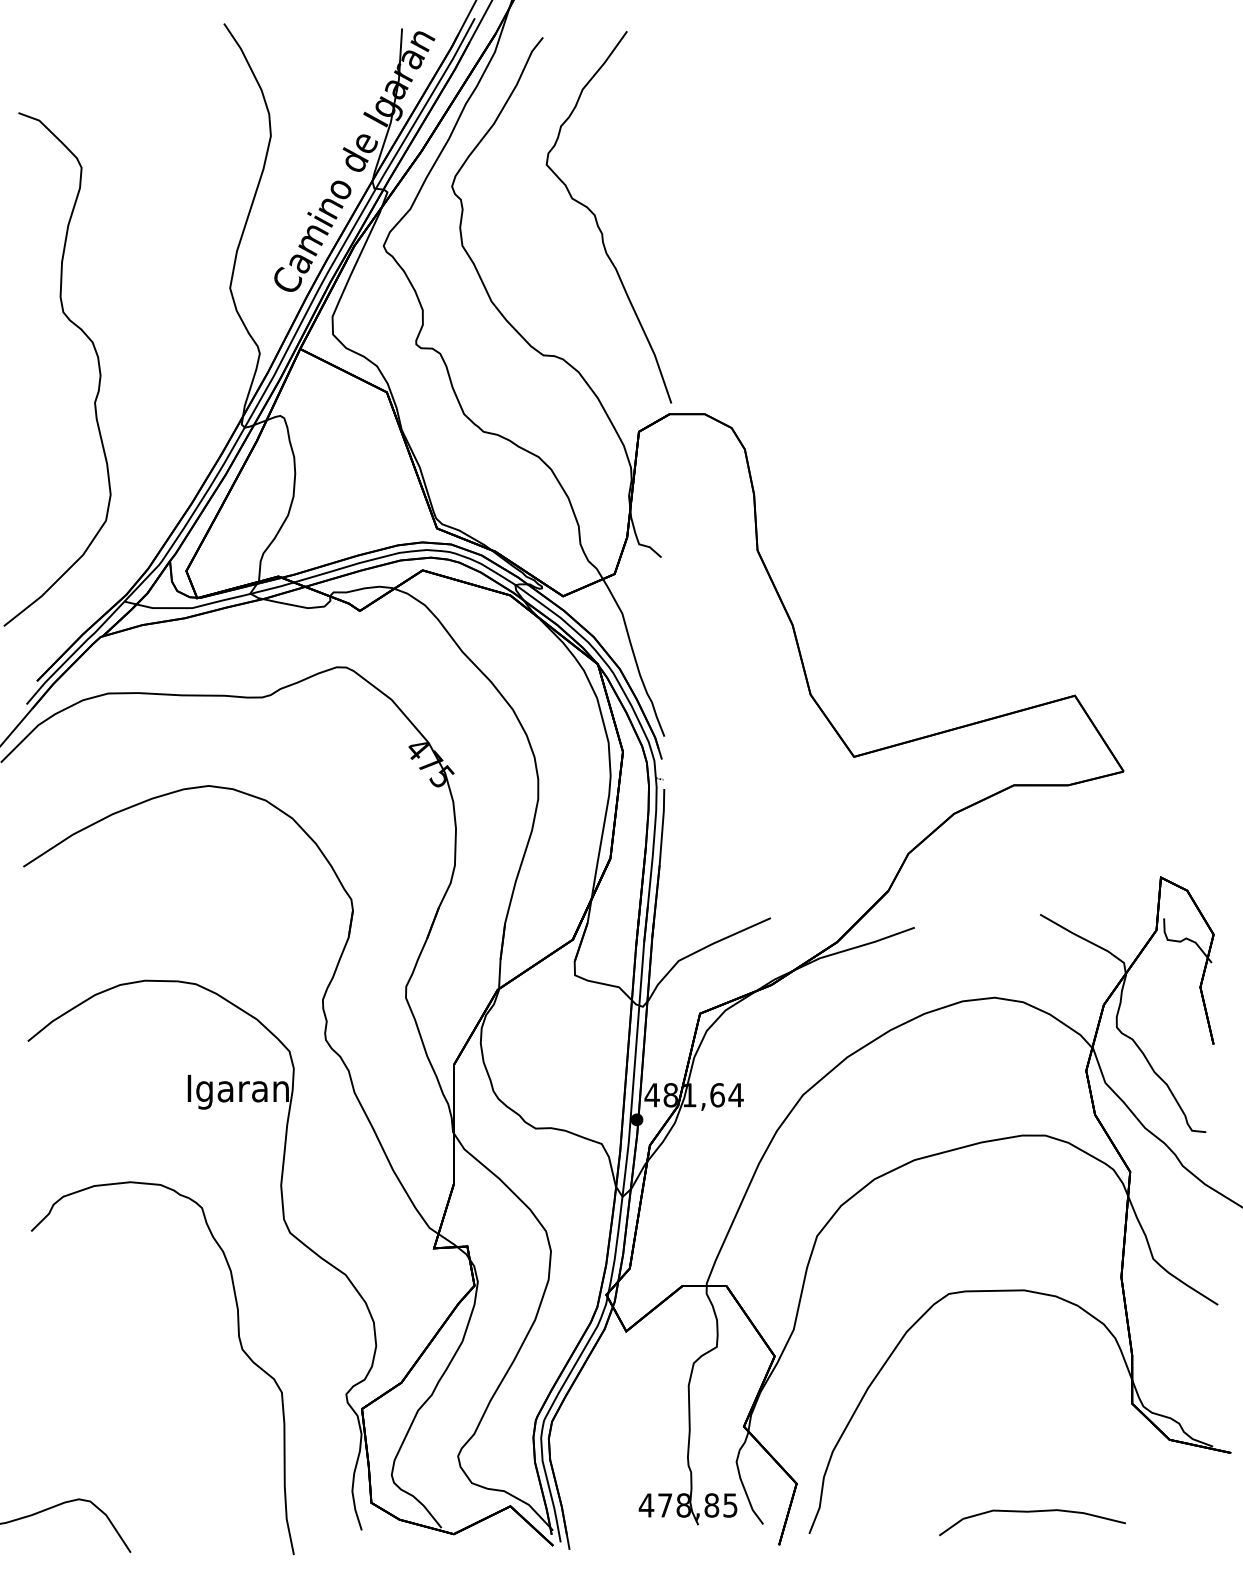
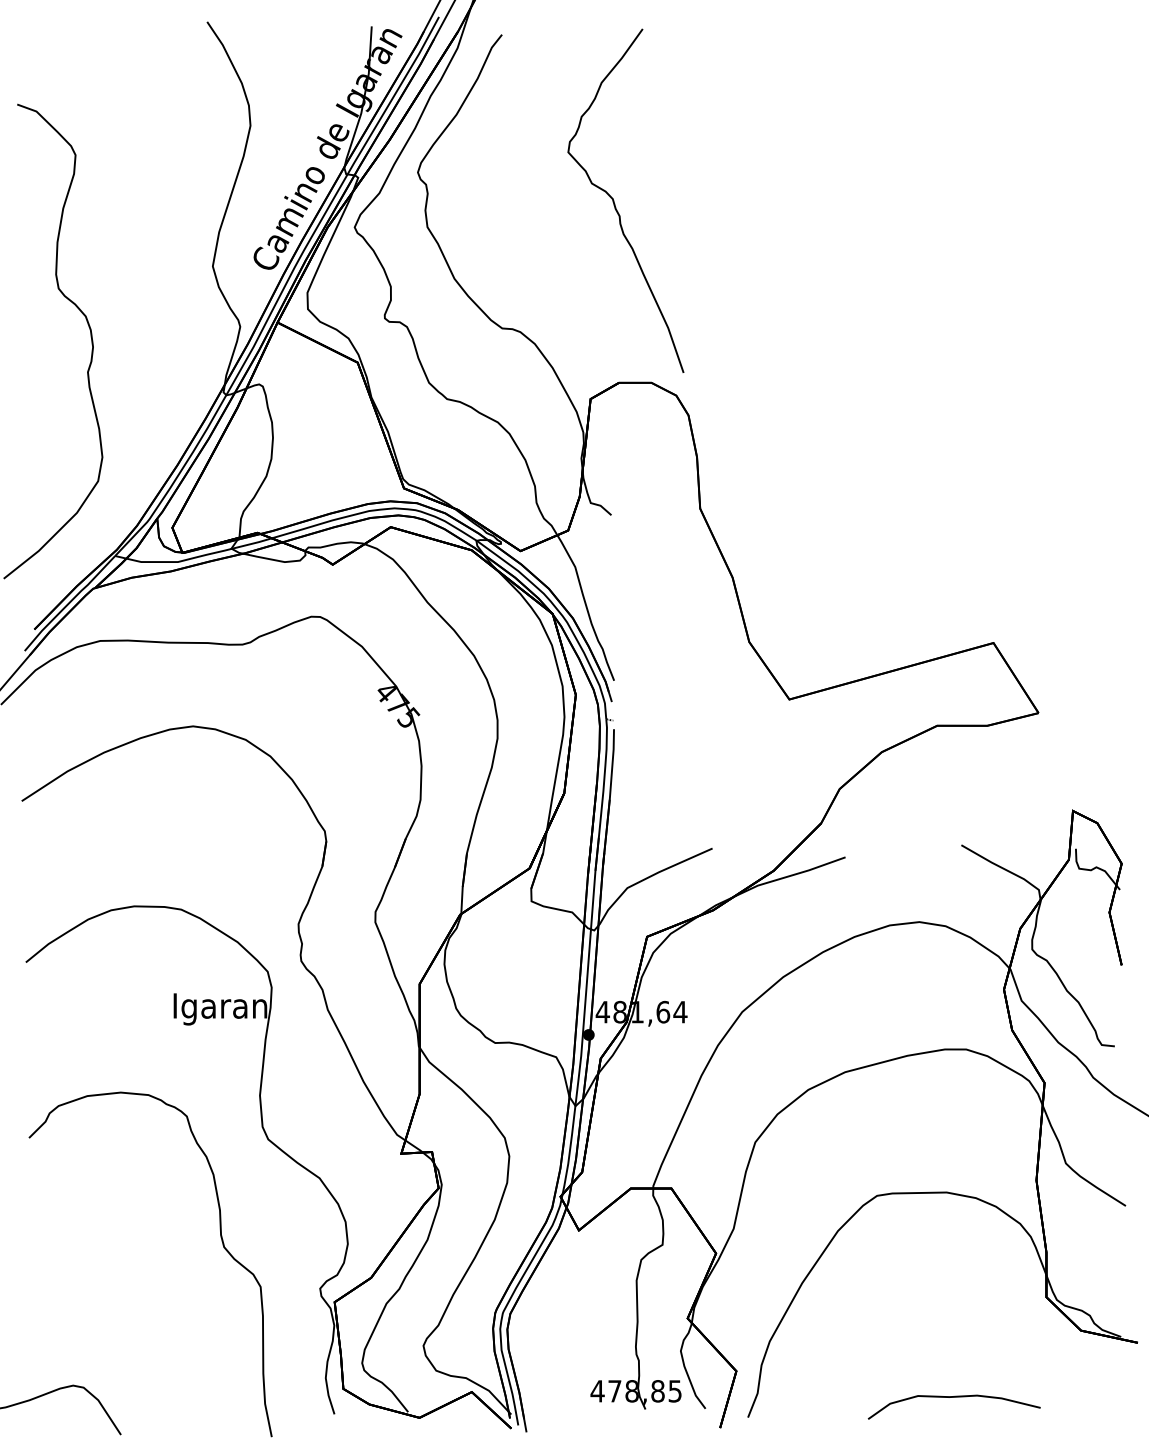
curve: (597, 220) -> (615, 203), moved

